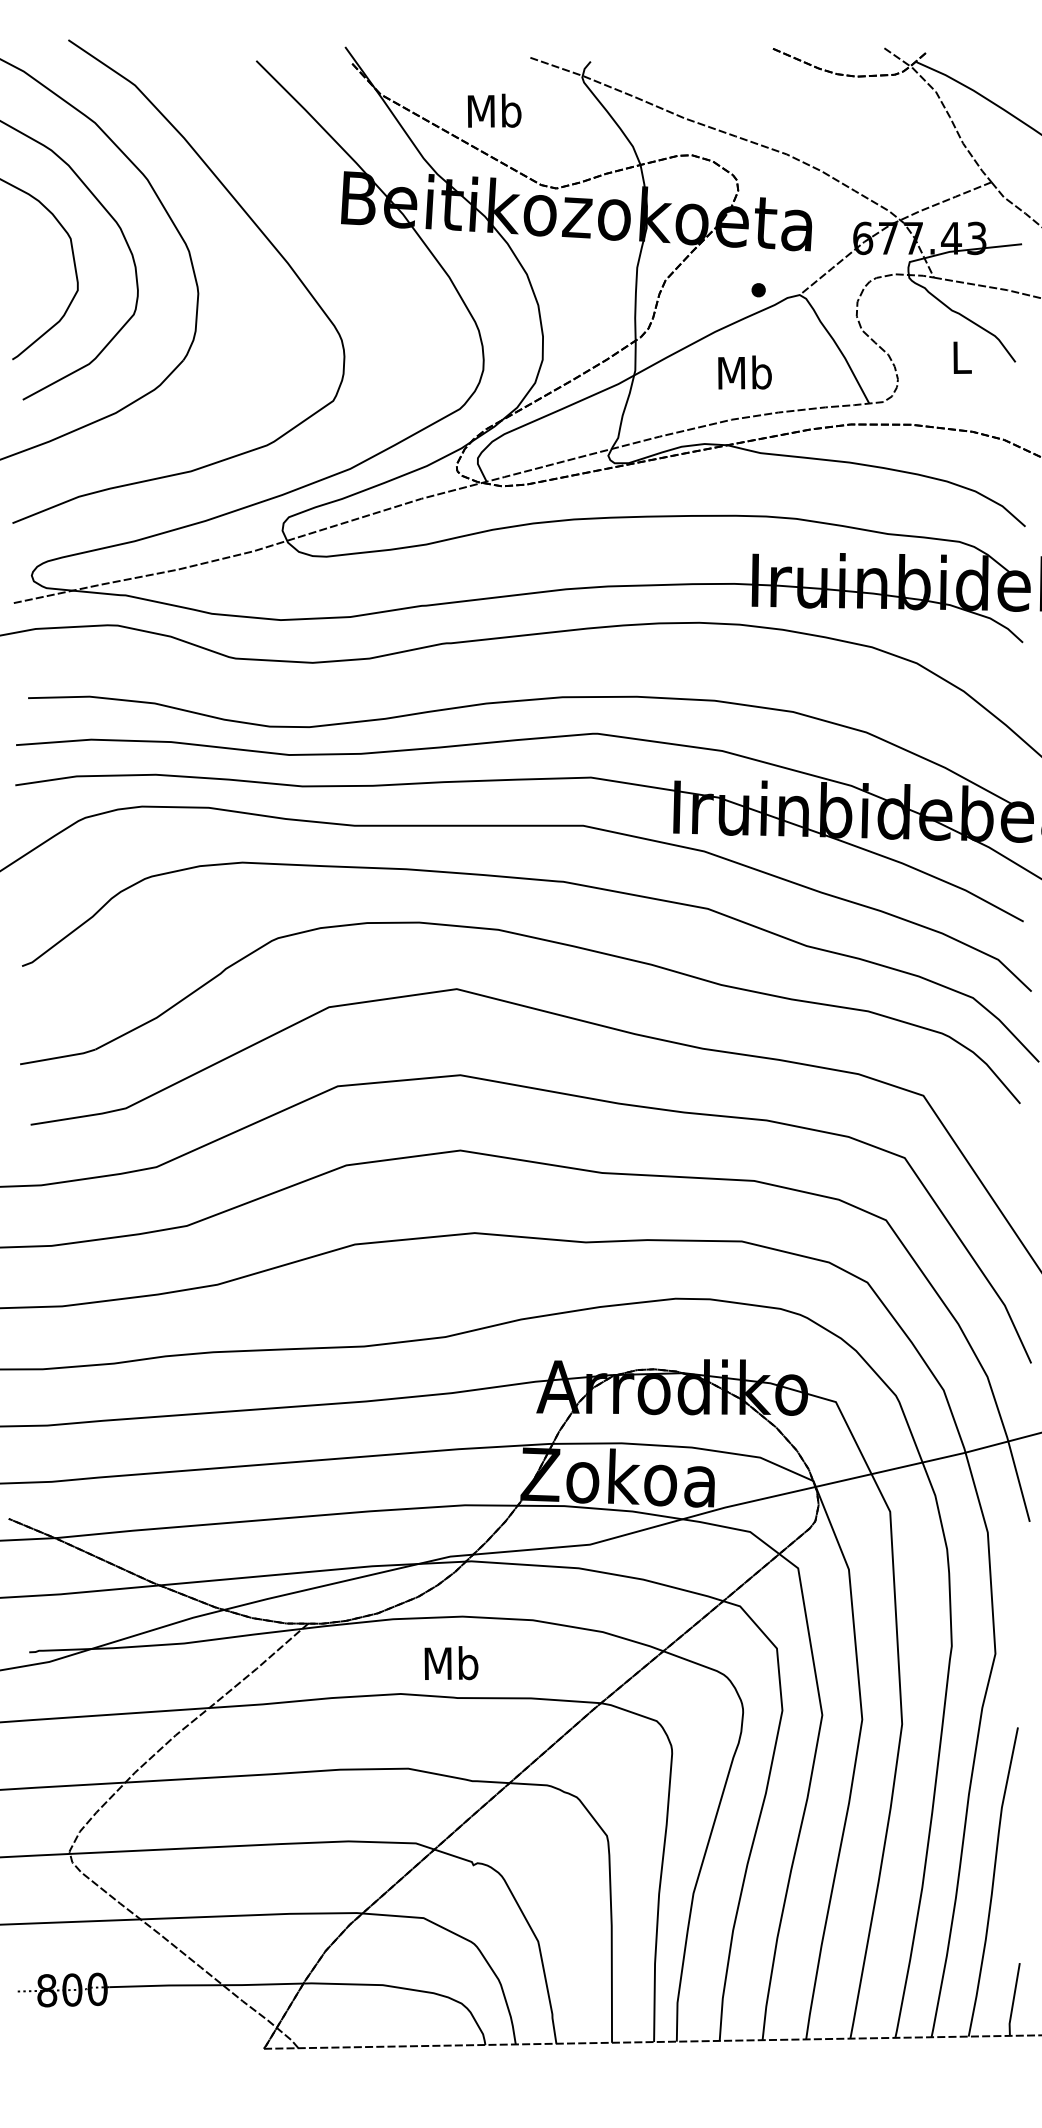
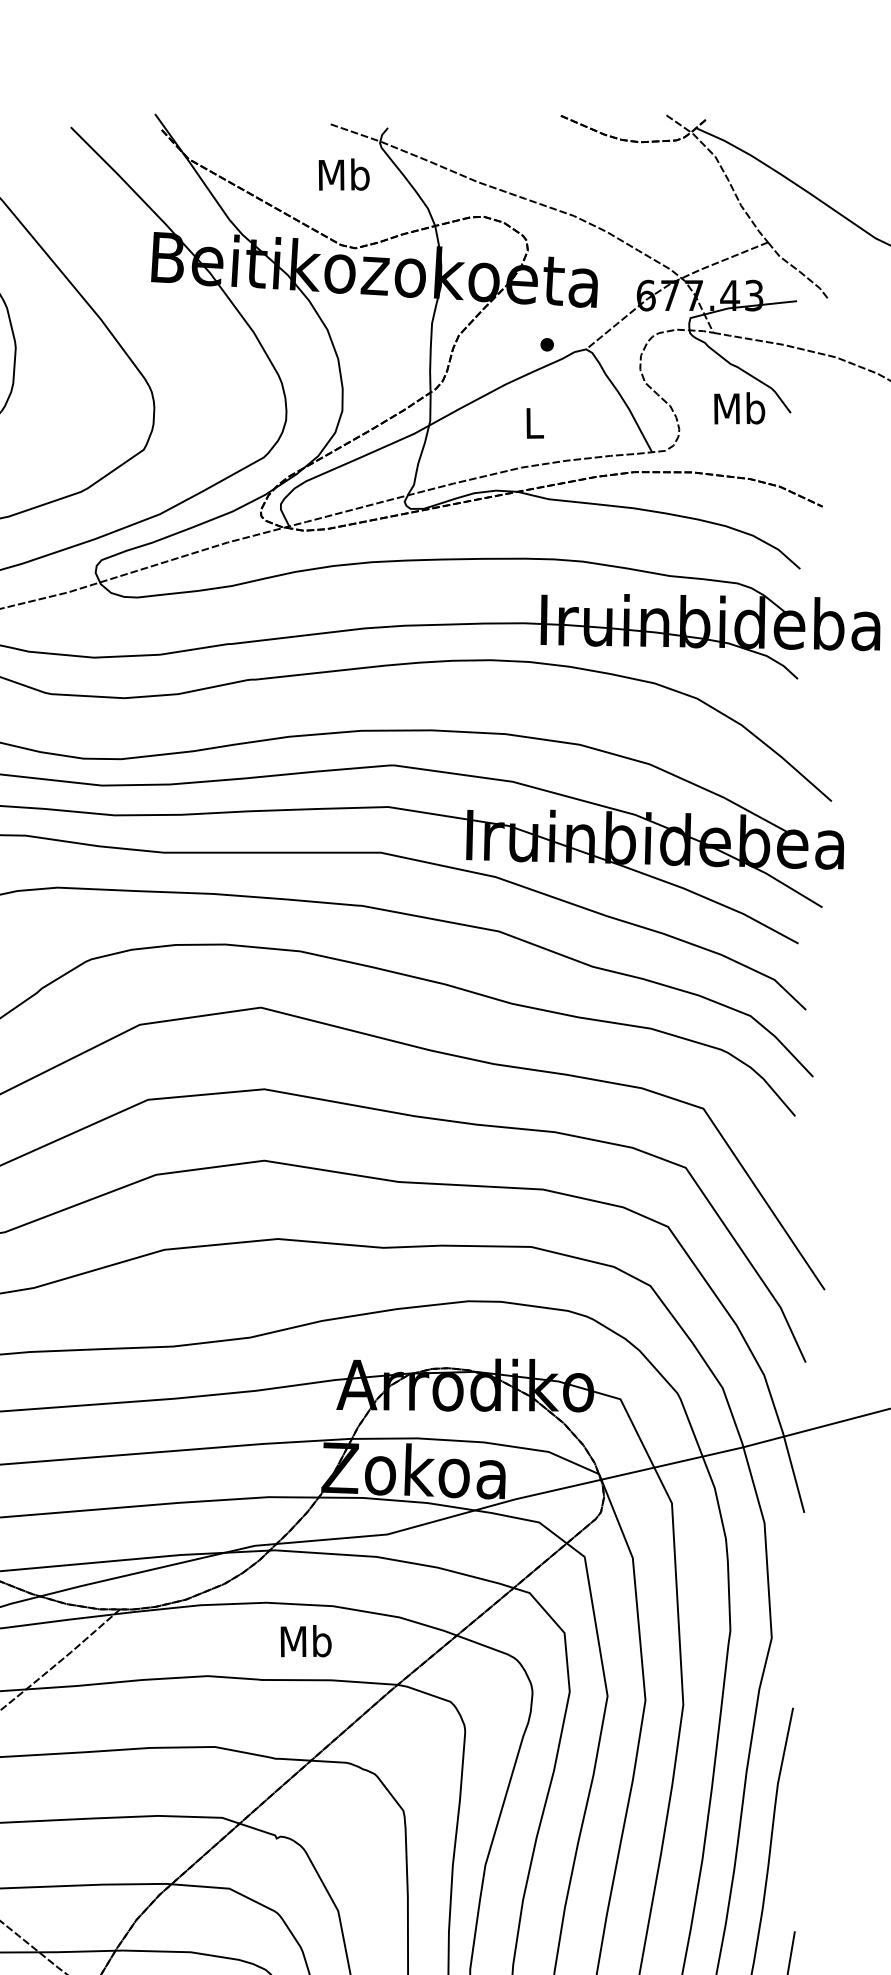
text: (494, 110) -> (344, 174), moved
text: (961, 357) -> (739, 408), L -> Mb
text: (744, 372) -> (533, 422), Mb -> L
text: (451, 1663) -> (306, 1641), moved

